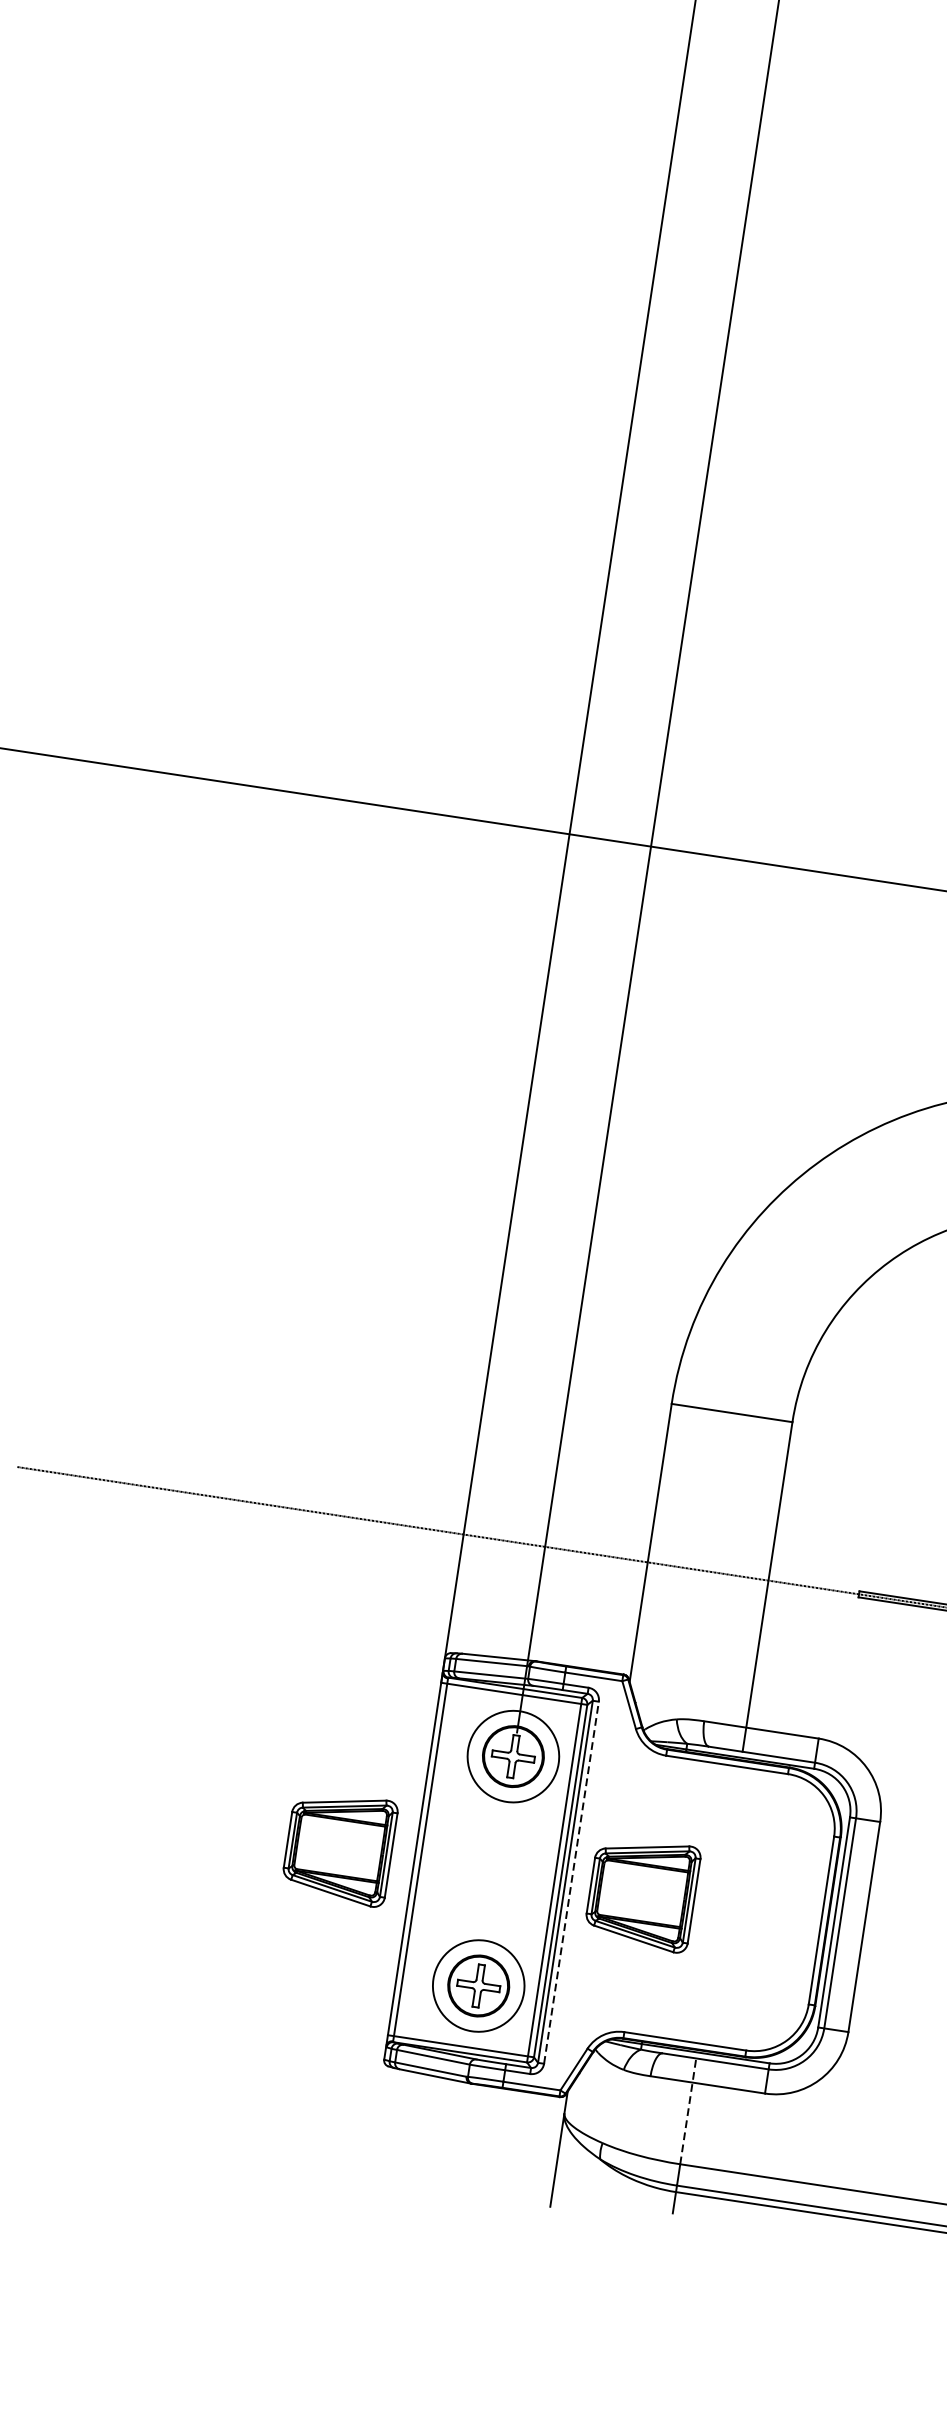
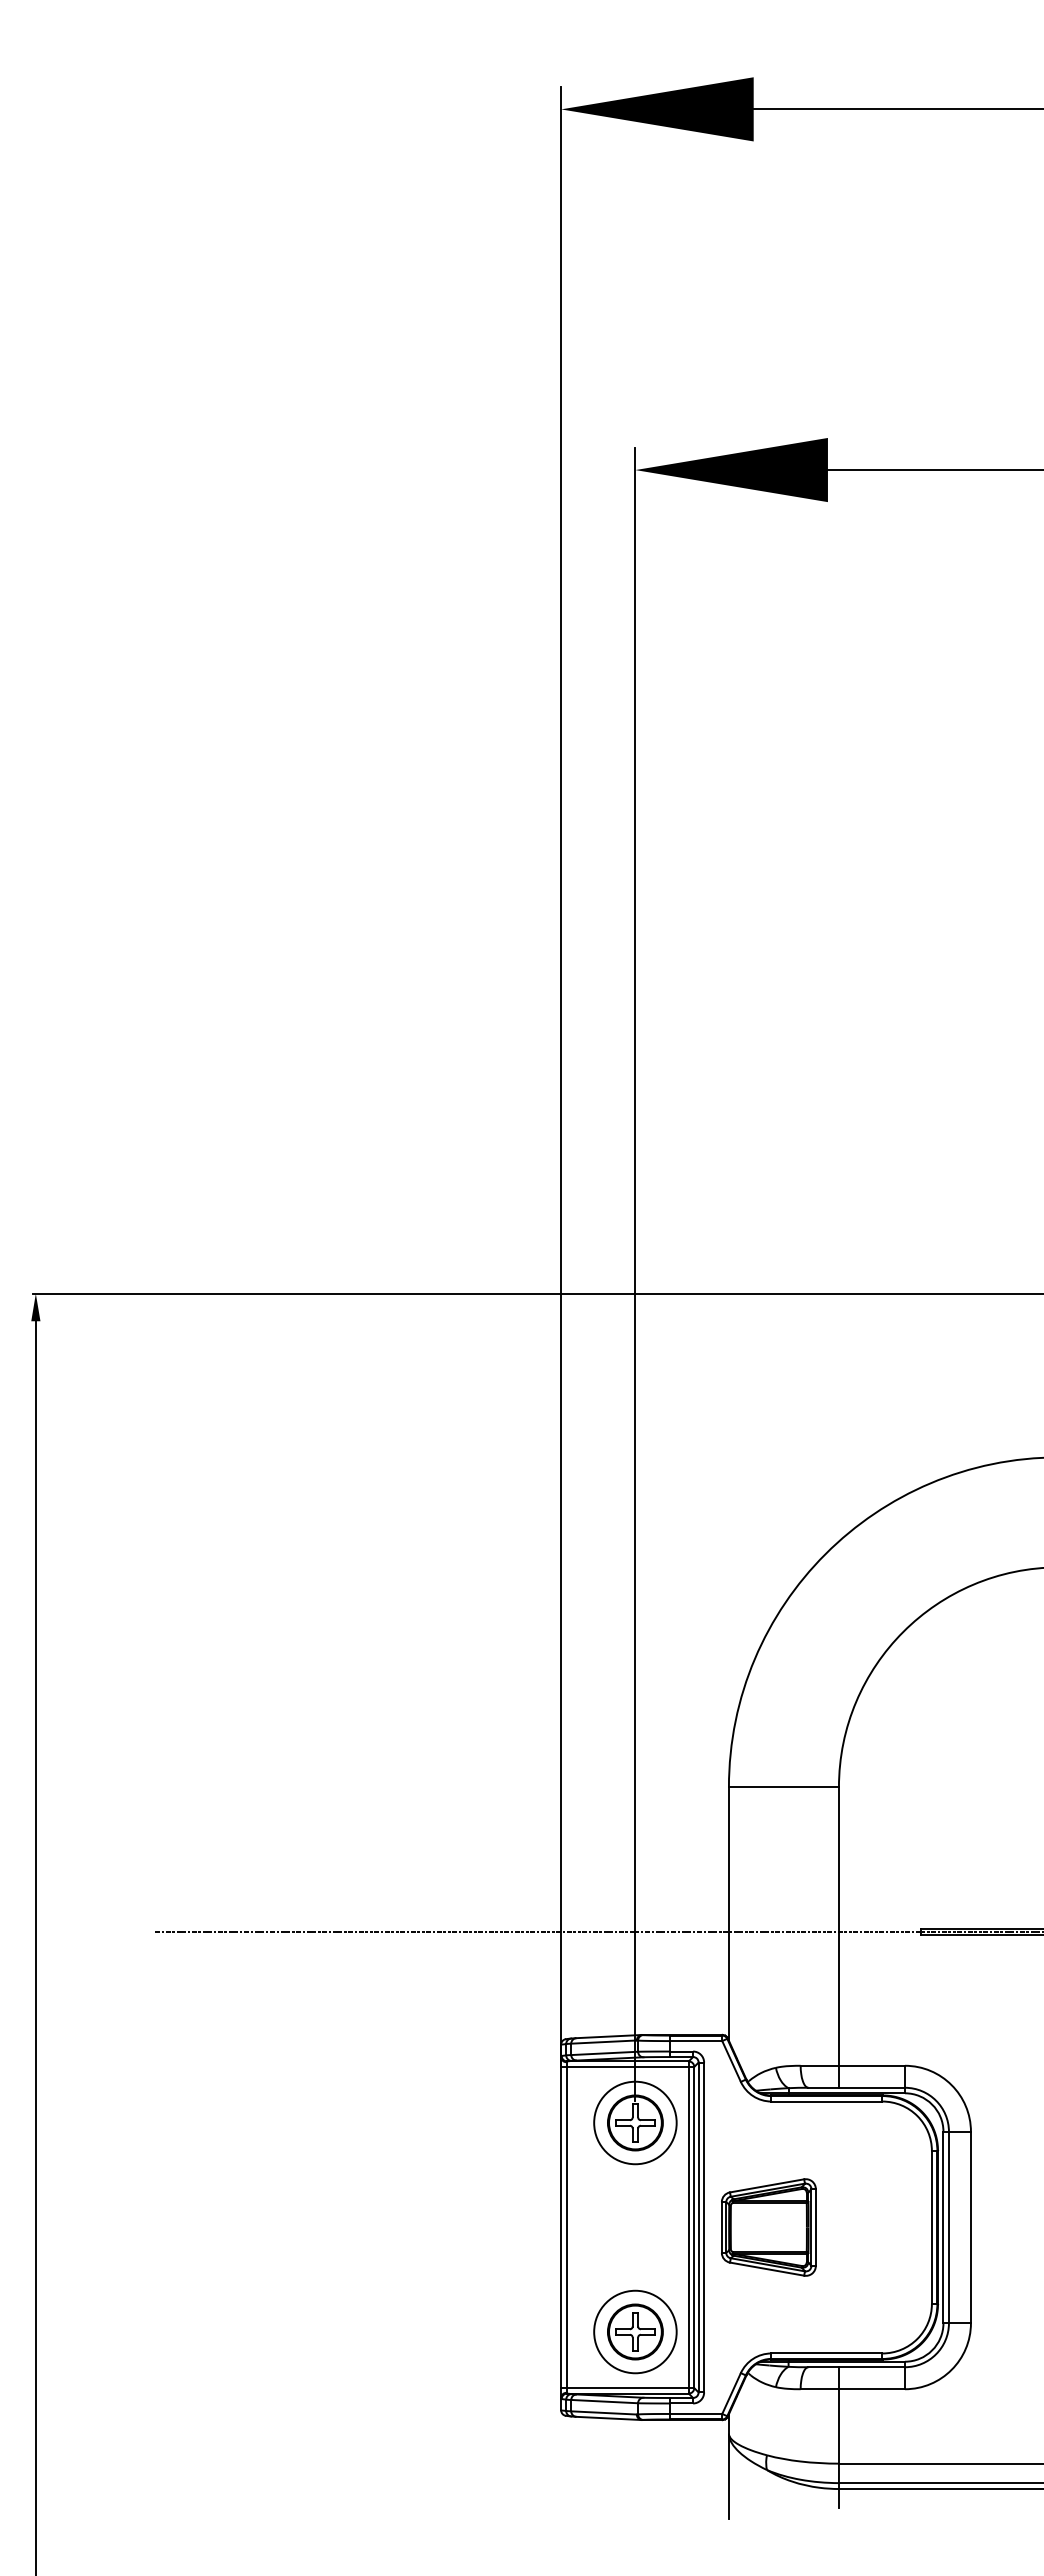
part: (339, 1847) -> (492, 2227), removed
line: (571, 1882) -> (704, 2227), dashed -> solid
line: (687, 2110) -> (838, 2414), dashed -> solid

